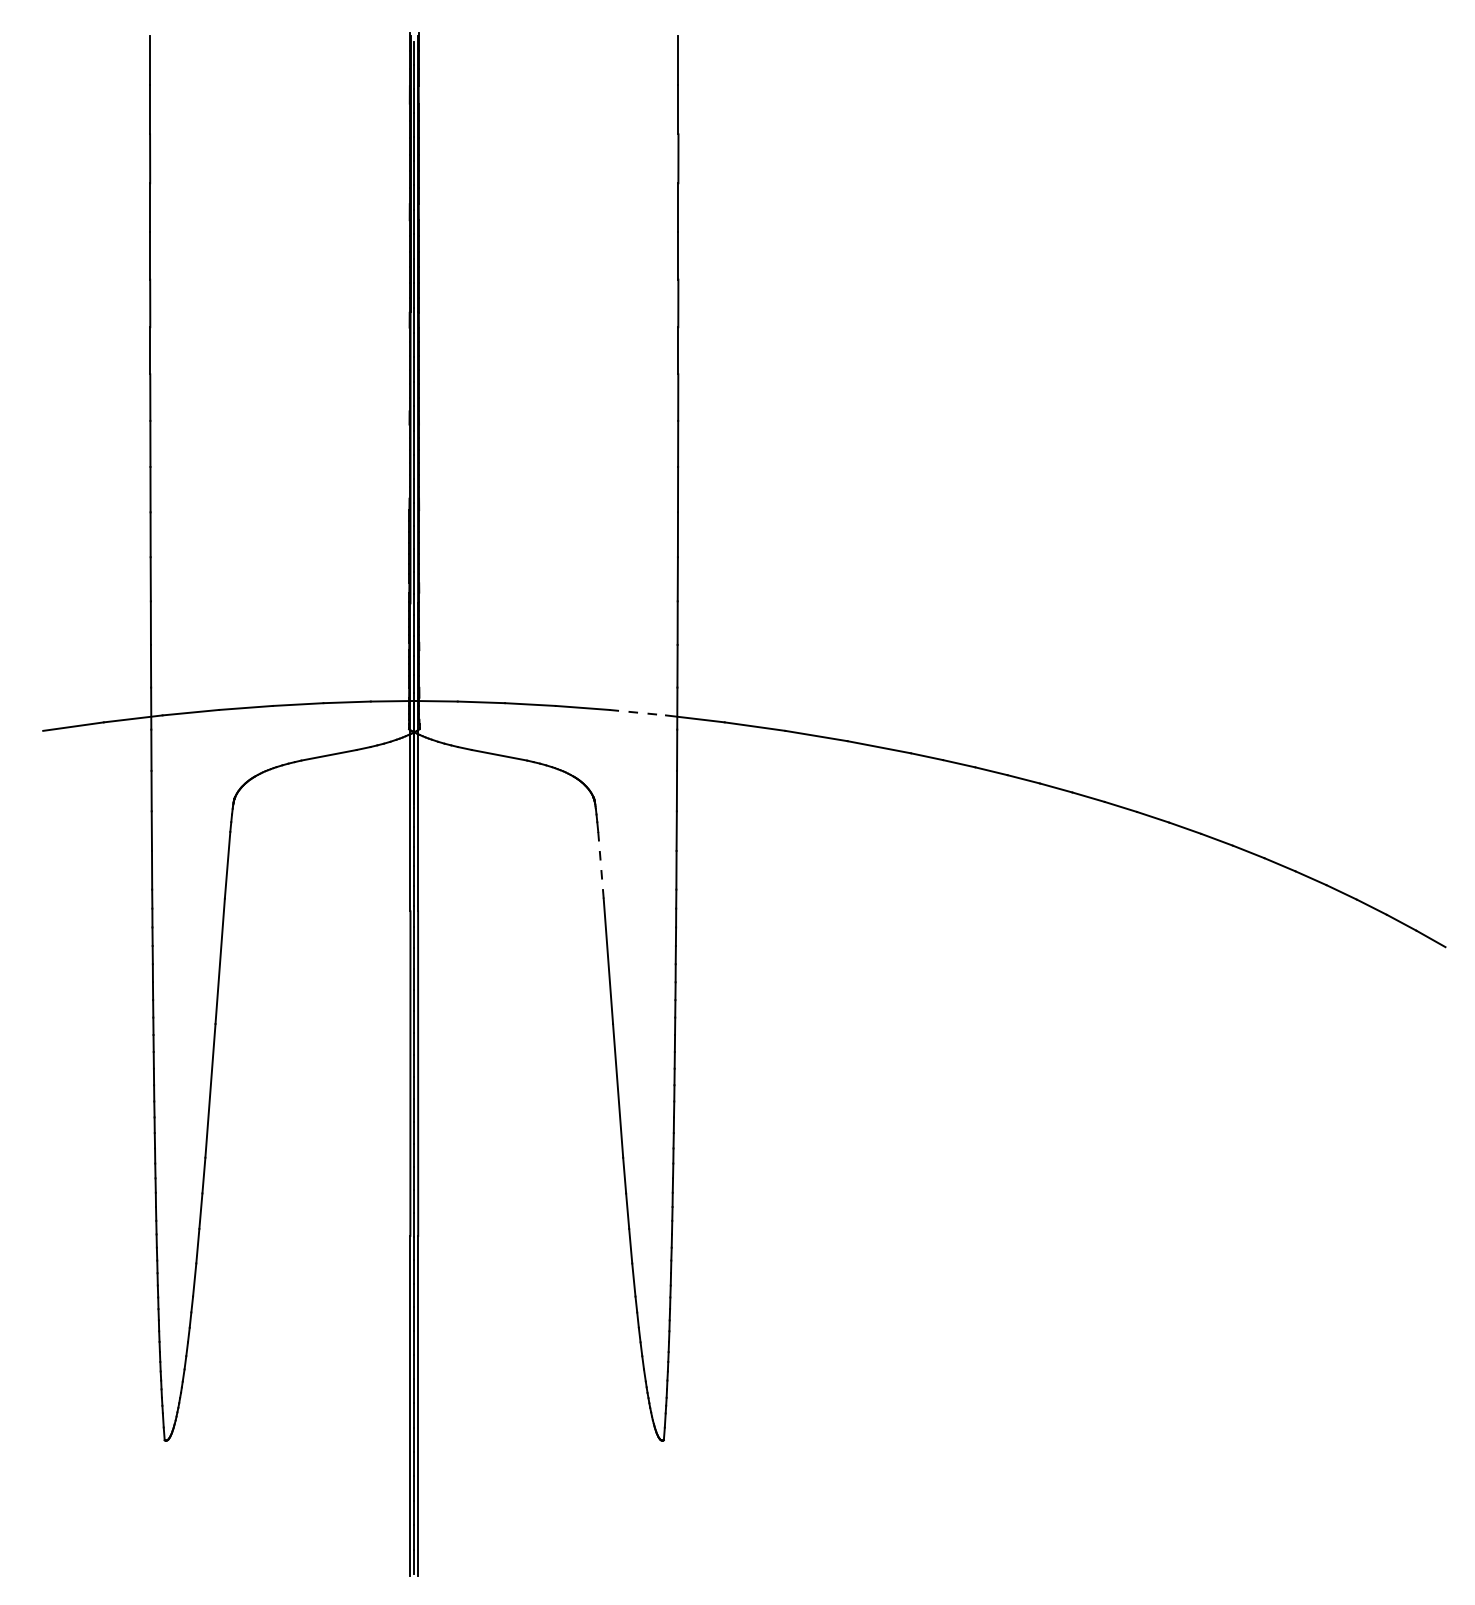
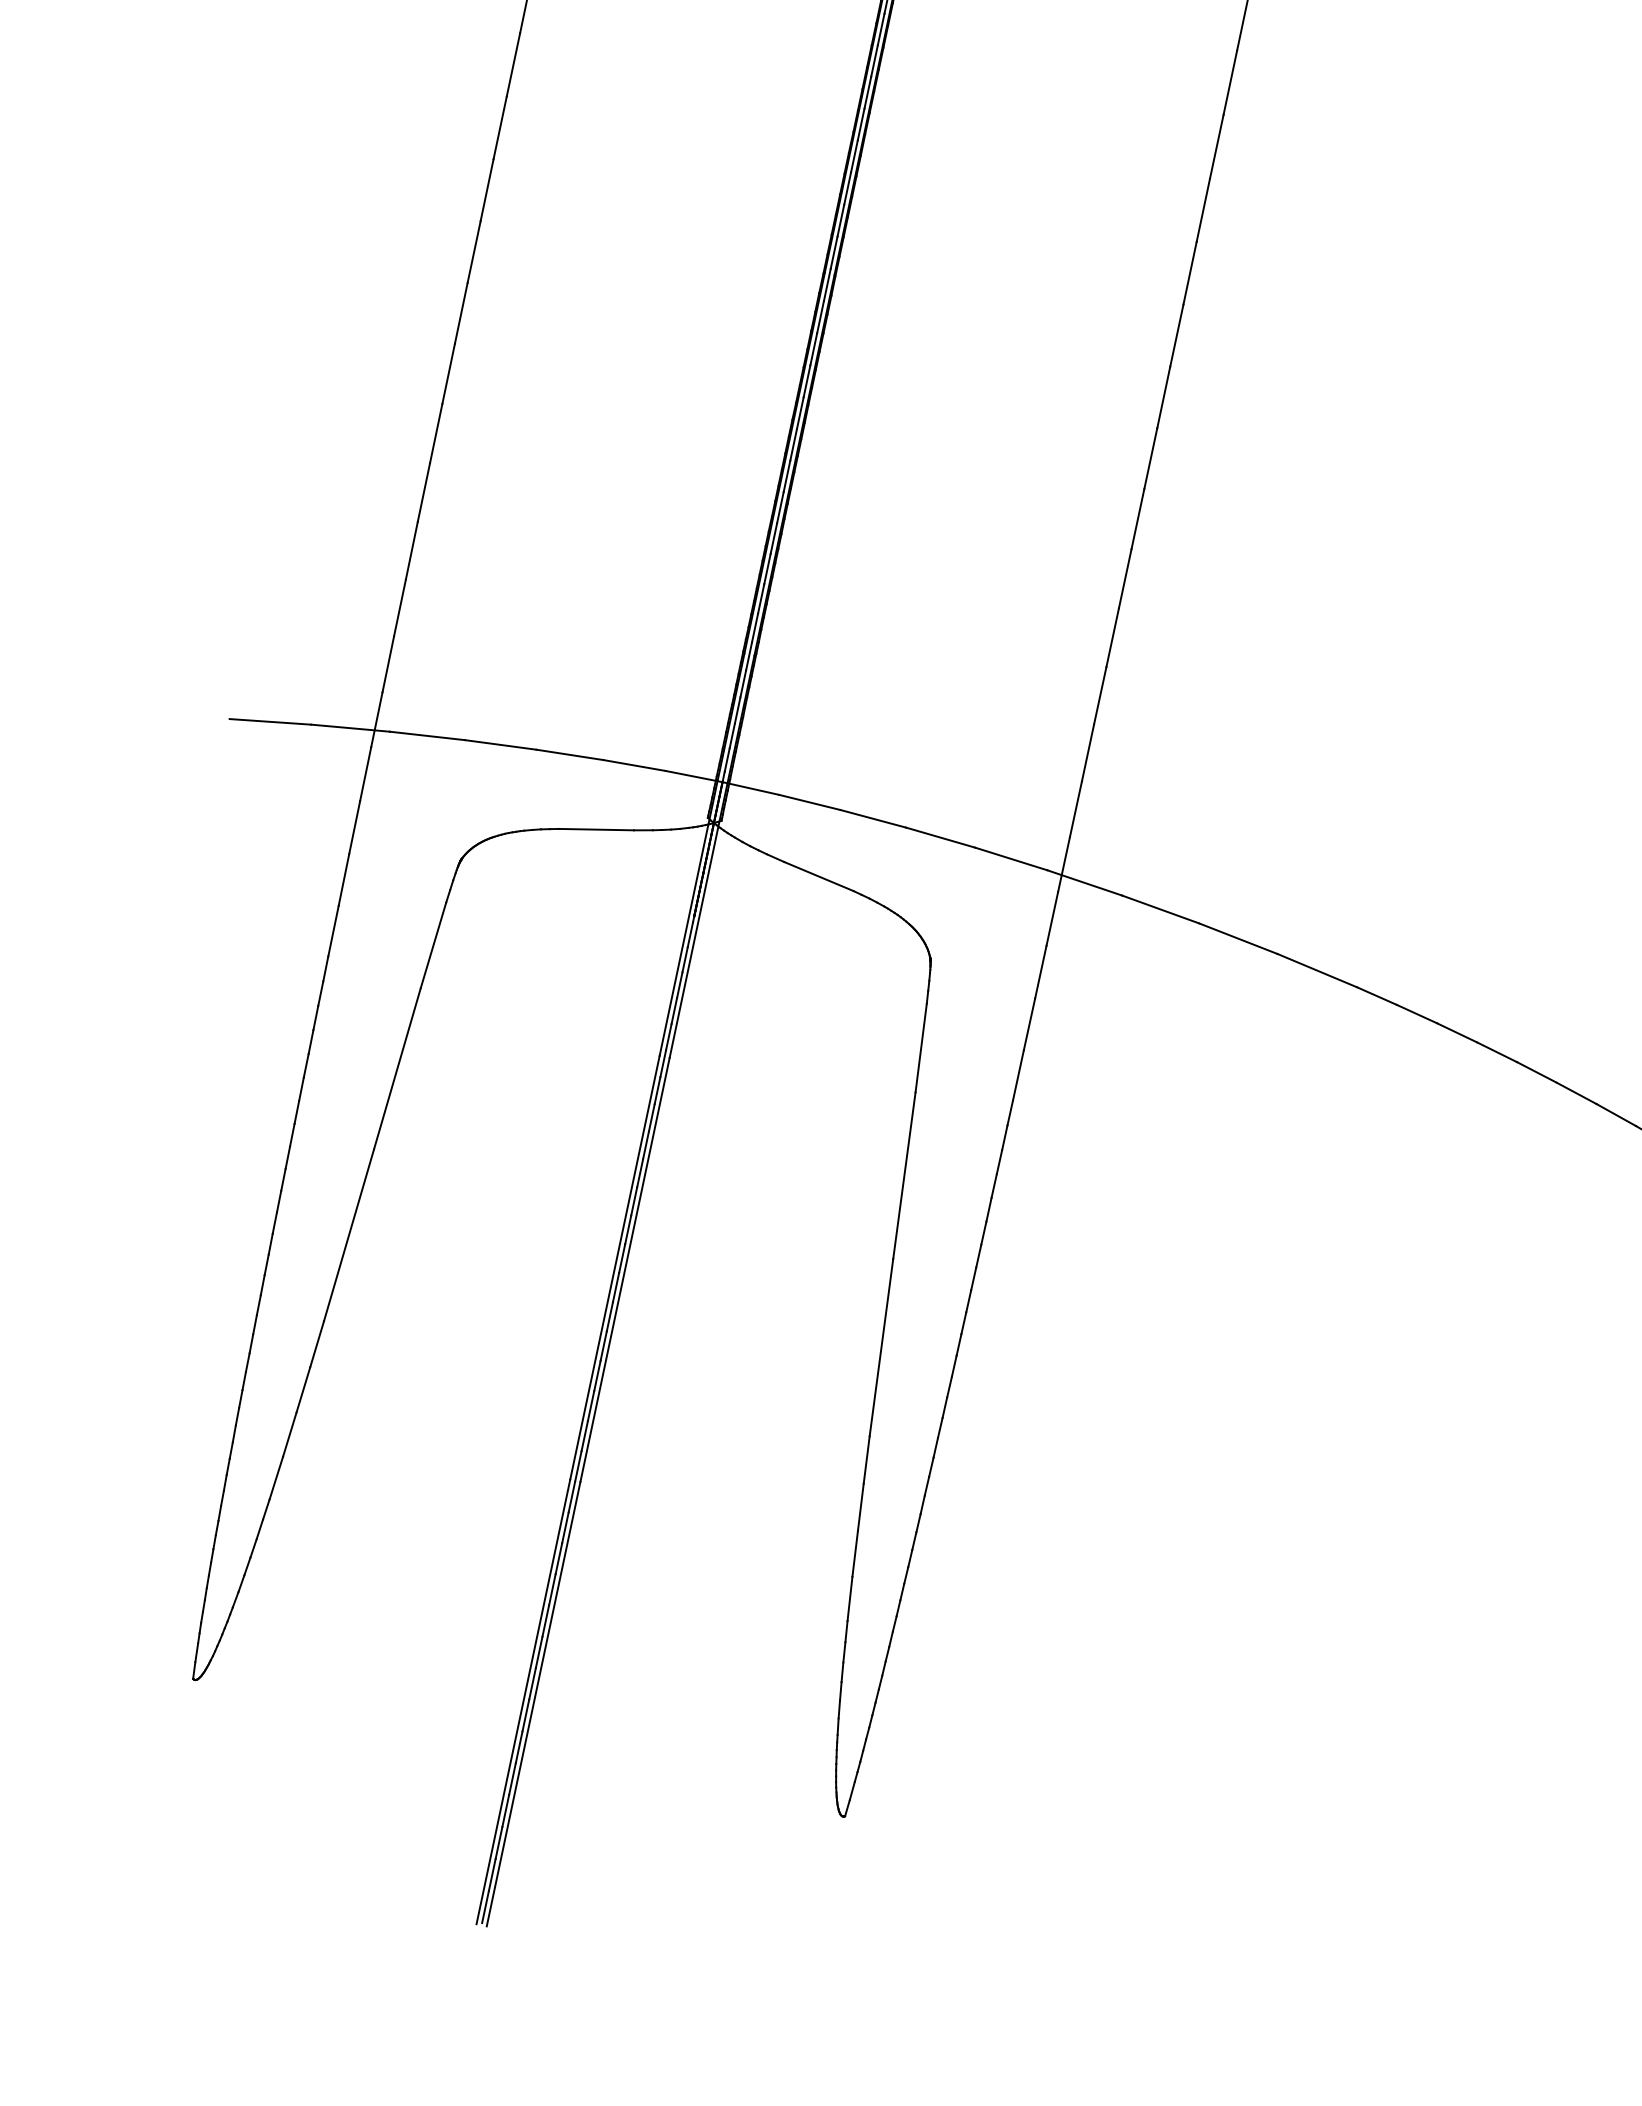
line: (638, 712) -> (1012, 858), dashed -> solid
line: (600, 864) -> (920, 1046), dashed -> solid

